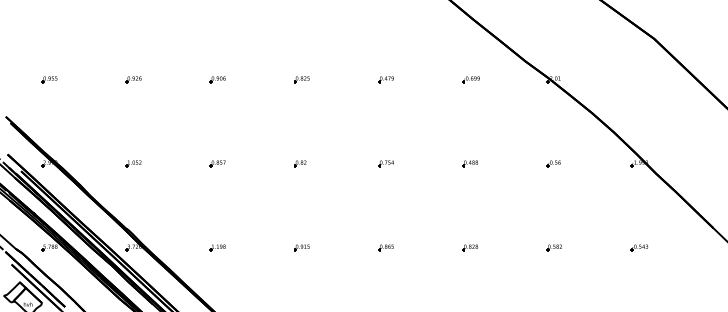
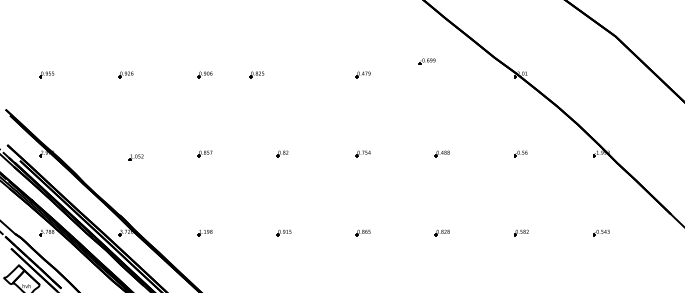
part: (301, 79) -> (256, 74), moved
part: (470, 79) -> (426, 61), moved
part: (133, 163) -> (136, 157), moved

